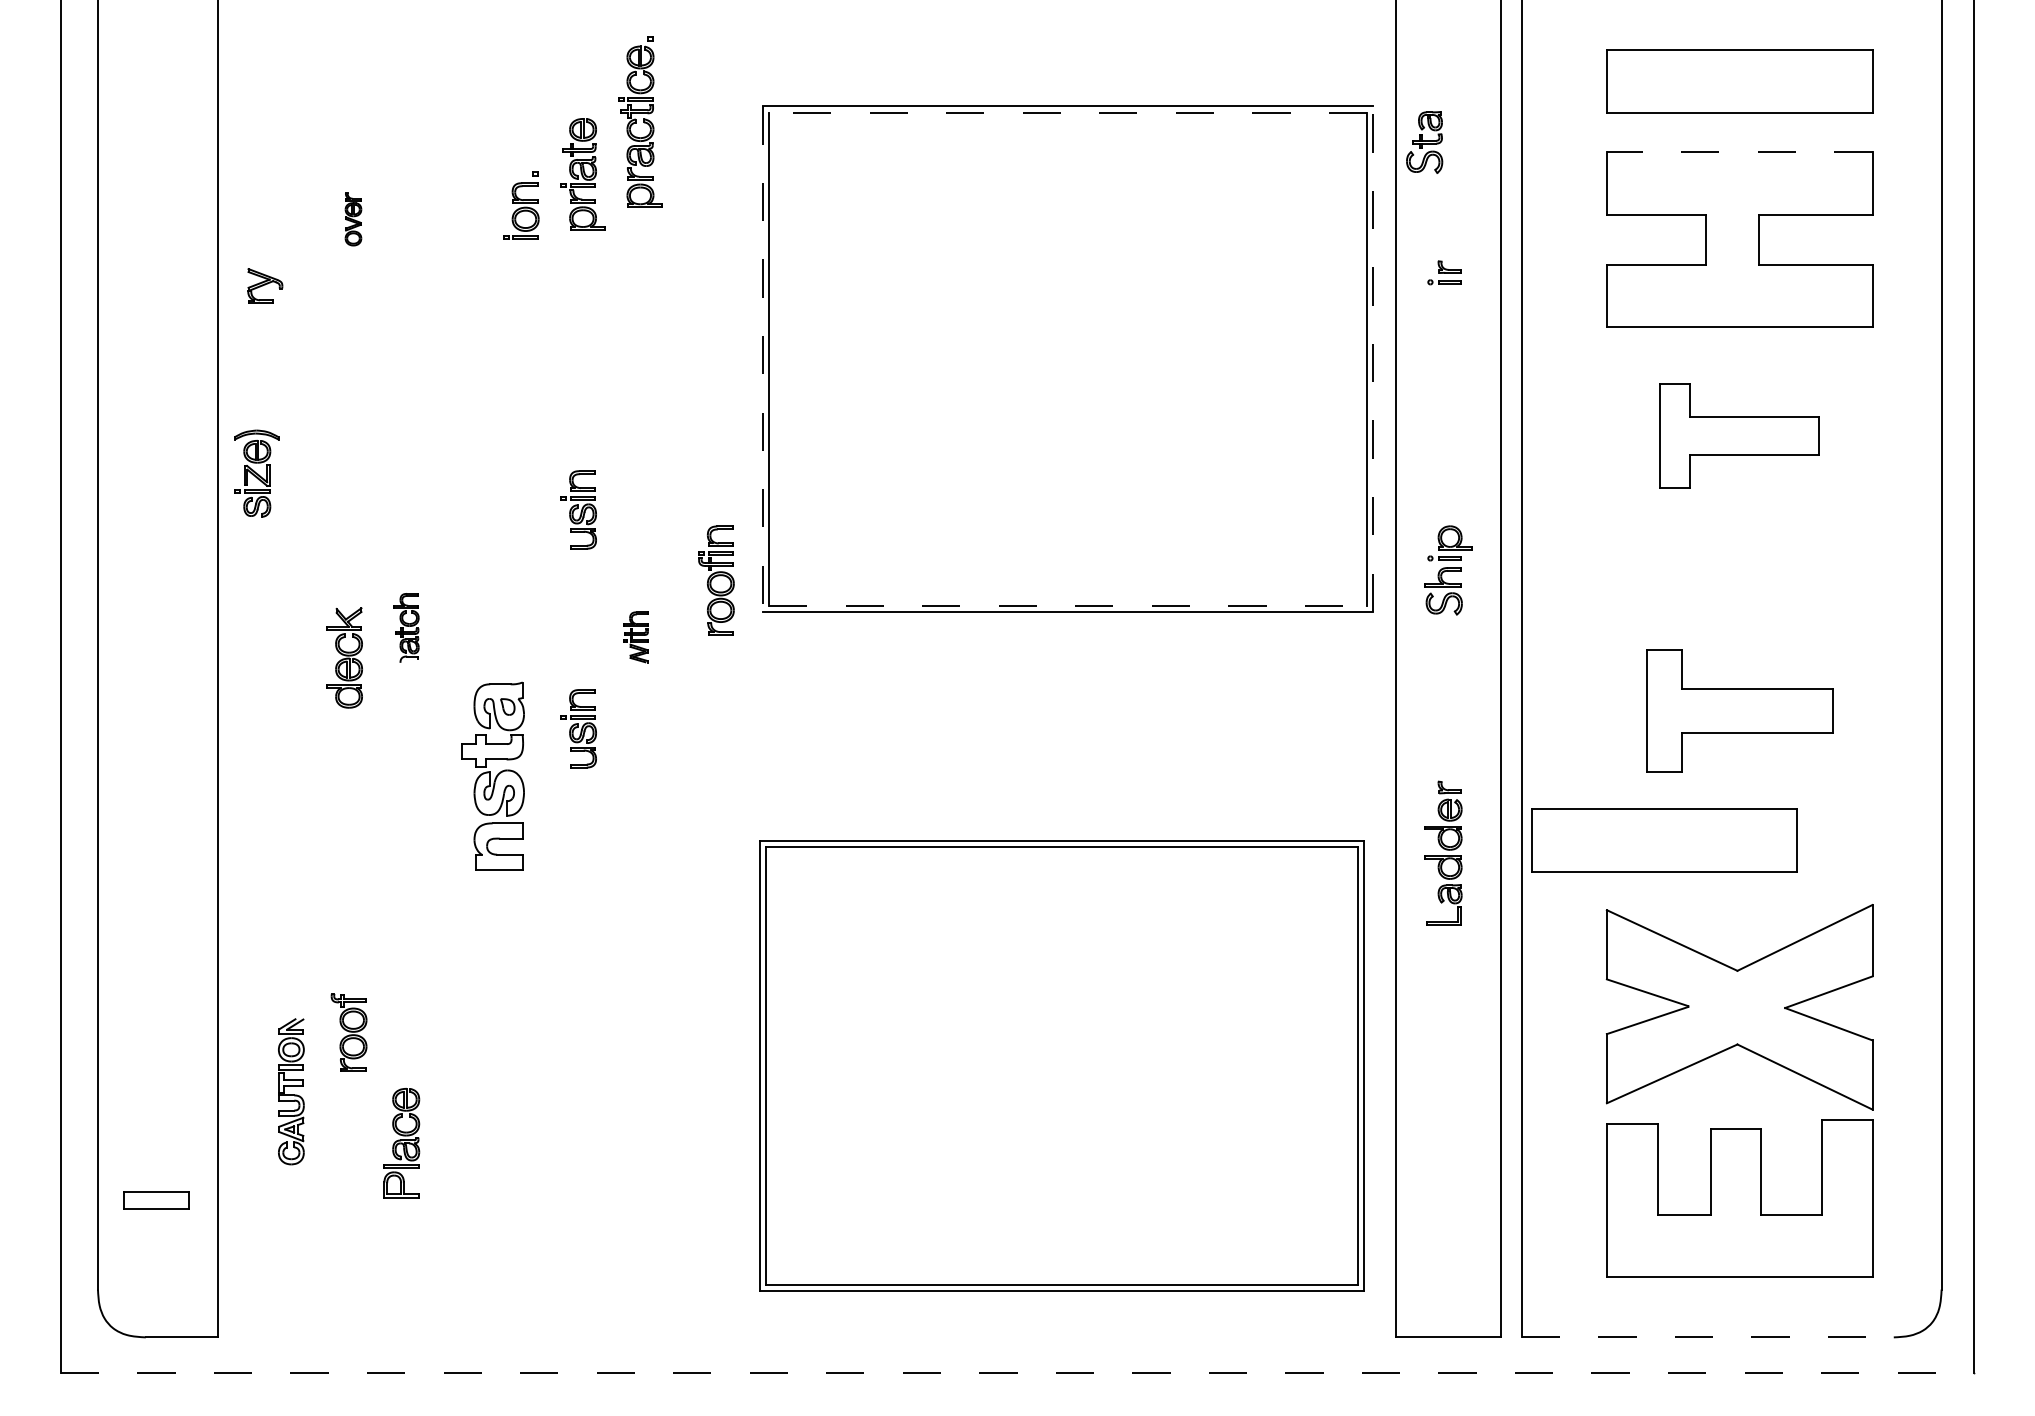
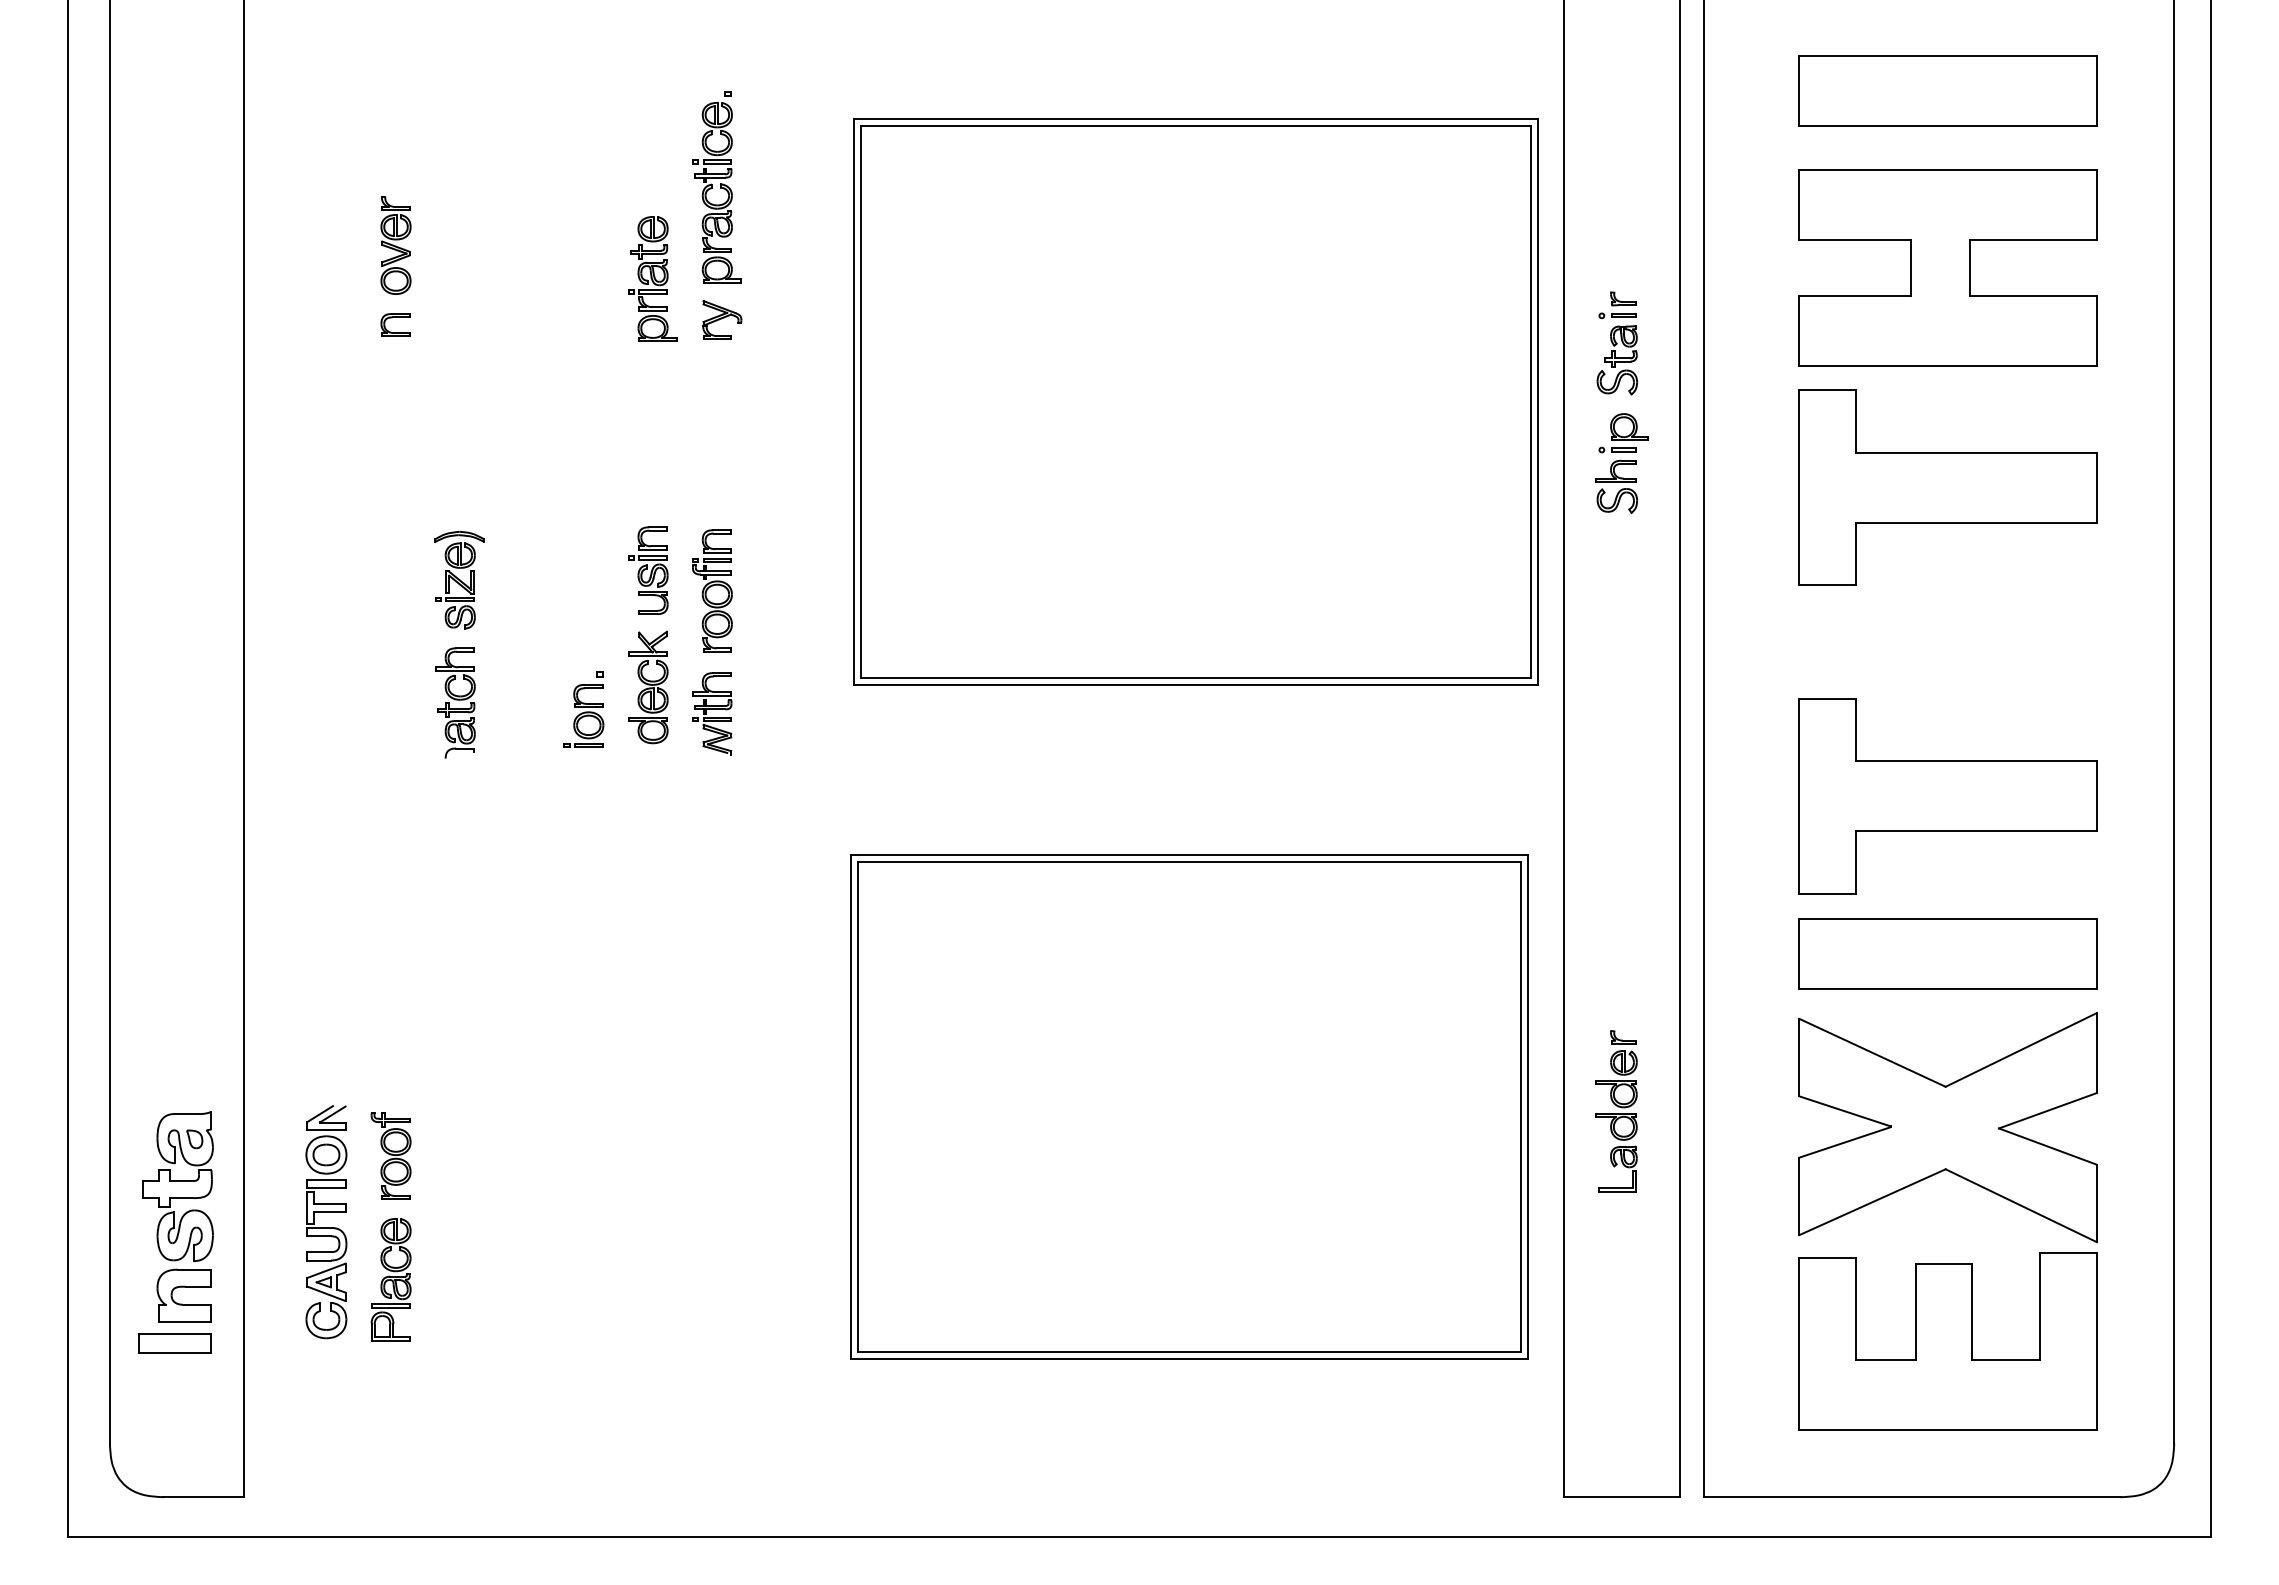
line: (1068, 112) -> (1196, 125), dashed -> solid
part: (639, 122) -> (716, 187), moved
part: (1423, 142) -> (1616, 360), moved
line: (1740, 152) -> (1948, 170), dashed -> solid
part: (582, 173) -> (652, 278), moved
part: (520, 205) -> (583, 709), moved
part: (353, 219) -> (395, 245), size x1.67
part: (350, 284) -> (392, 318), added
part: (265, 285) -> (722, 319), moved
line: (762, 358) -> (854, 401), dashed -> solid
line: (1372, 358) -> (1537, 401), dashed -> solid
part: (1739, 435) -> (1947, 487), size x1.67
part: (256, 474) -> (459, 580), moved
part: (1447, 570) -> (1621, 463), moved
part: (716, 580) -> (712, 590), moved
line: (1068, 605) -> (1196, 677), dashed -> solid
part: (406, 627) -> (455, 702), size x1.43
part: (636, 637) -> (712, 713), size x1.43
part: (344, 657) -> (648, 687), moved
part: (1739, 711) -> (1947, 796), size x1.43
part: (578, 728) -> (648, 815), removed
part: (492, 775) -> (177, 1216), moved
part: (1664, 840) -> (1947, 953), moved
part: (1443, 853) -> (1616, 1111), moved
part: (1062, 1065) -> (1189, 1106), moved
part: (291, 1092) -> (326, 1222), size x1.43
part: (401, 1142) -> (390, 1279), moved
line: (1707, 1337) -> (1912, 1497), dashed -> solid
line: (1018, 1373) -> (1140, 1537), dashed -> solid

